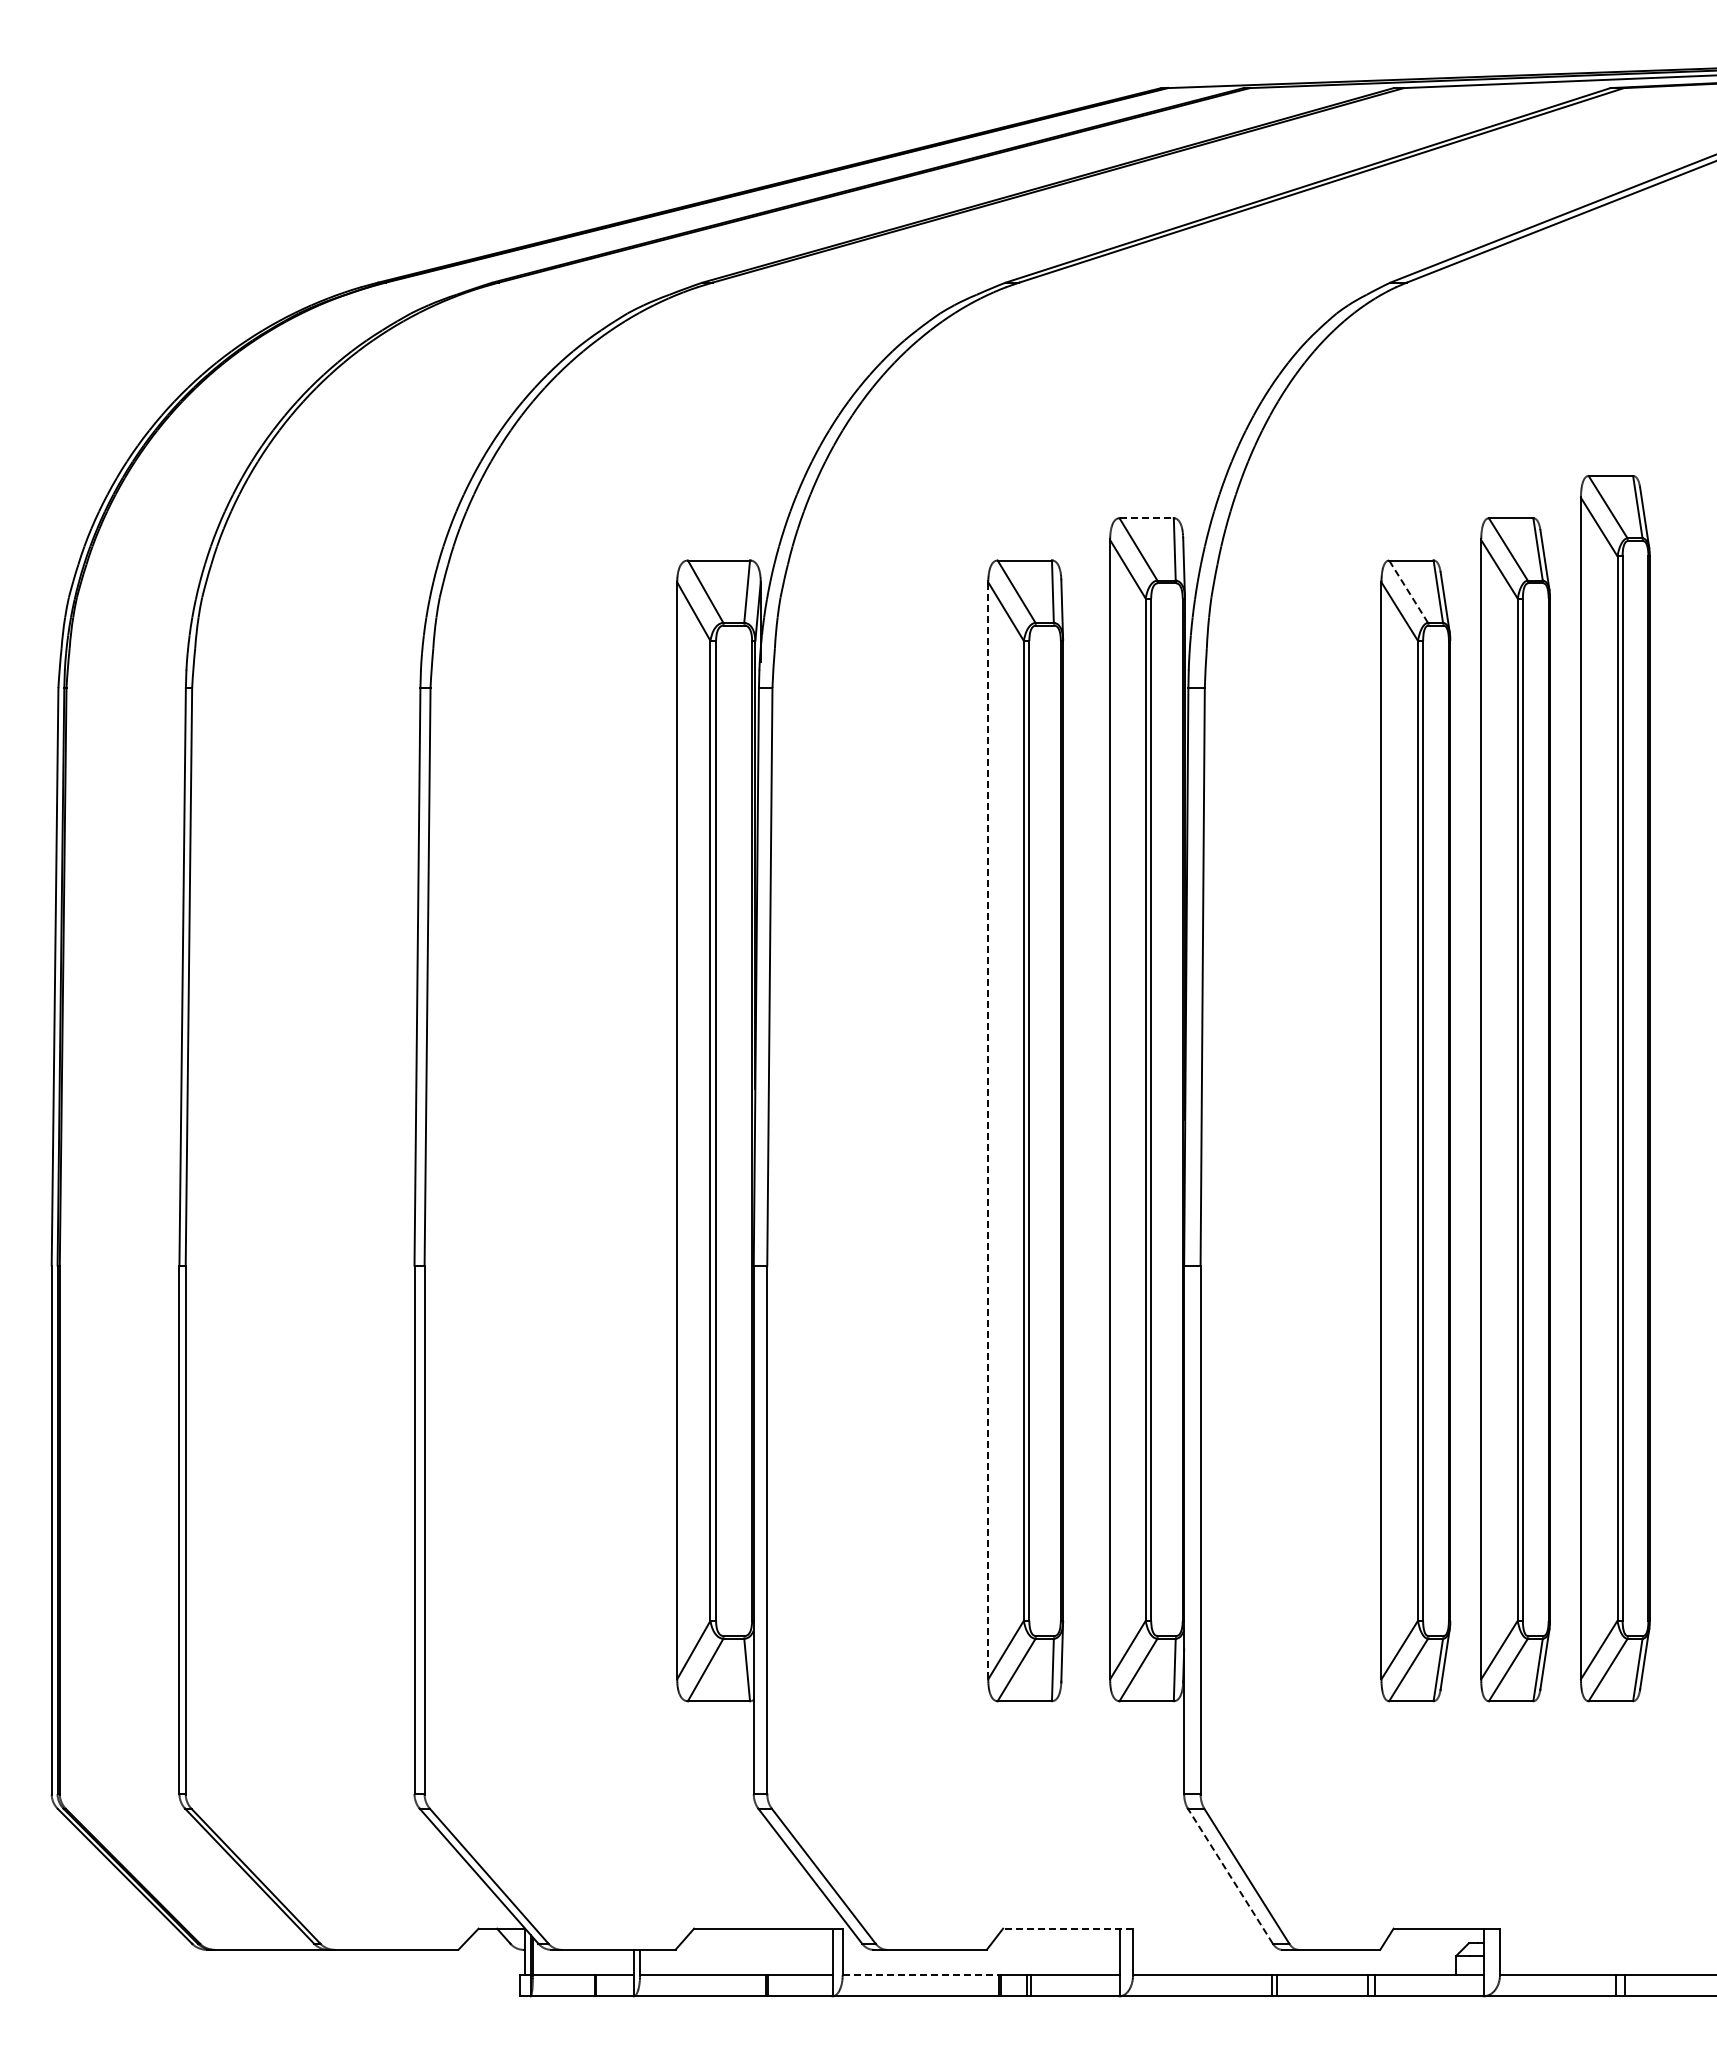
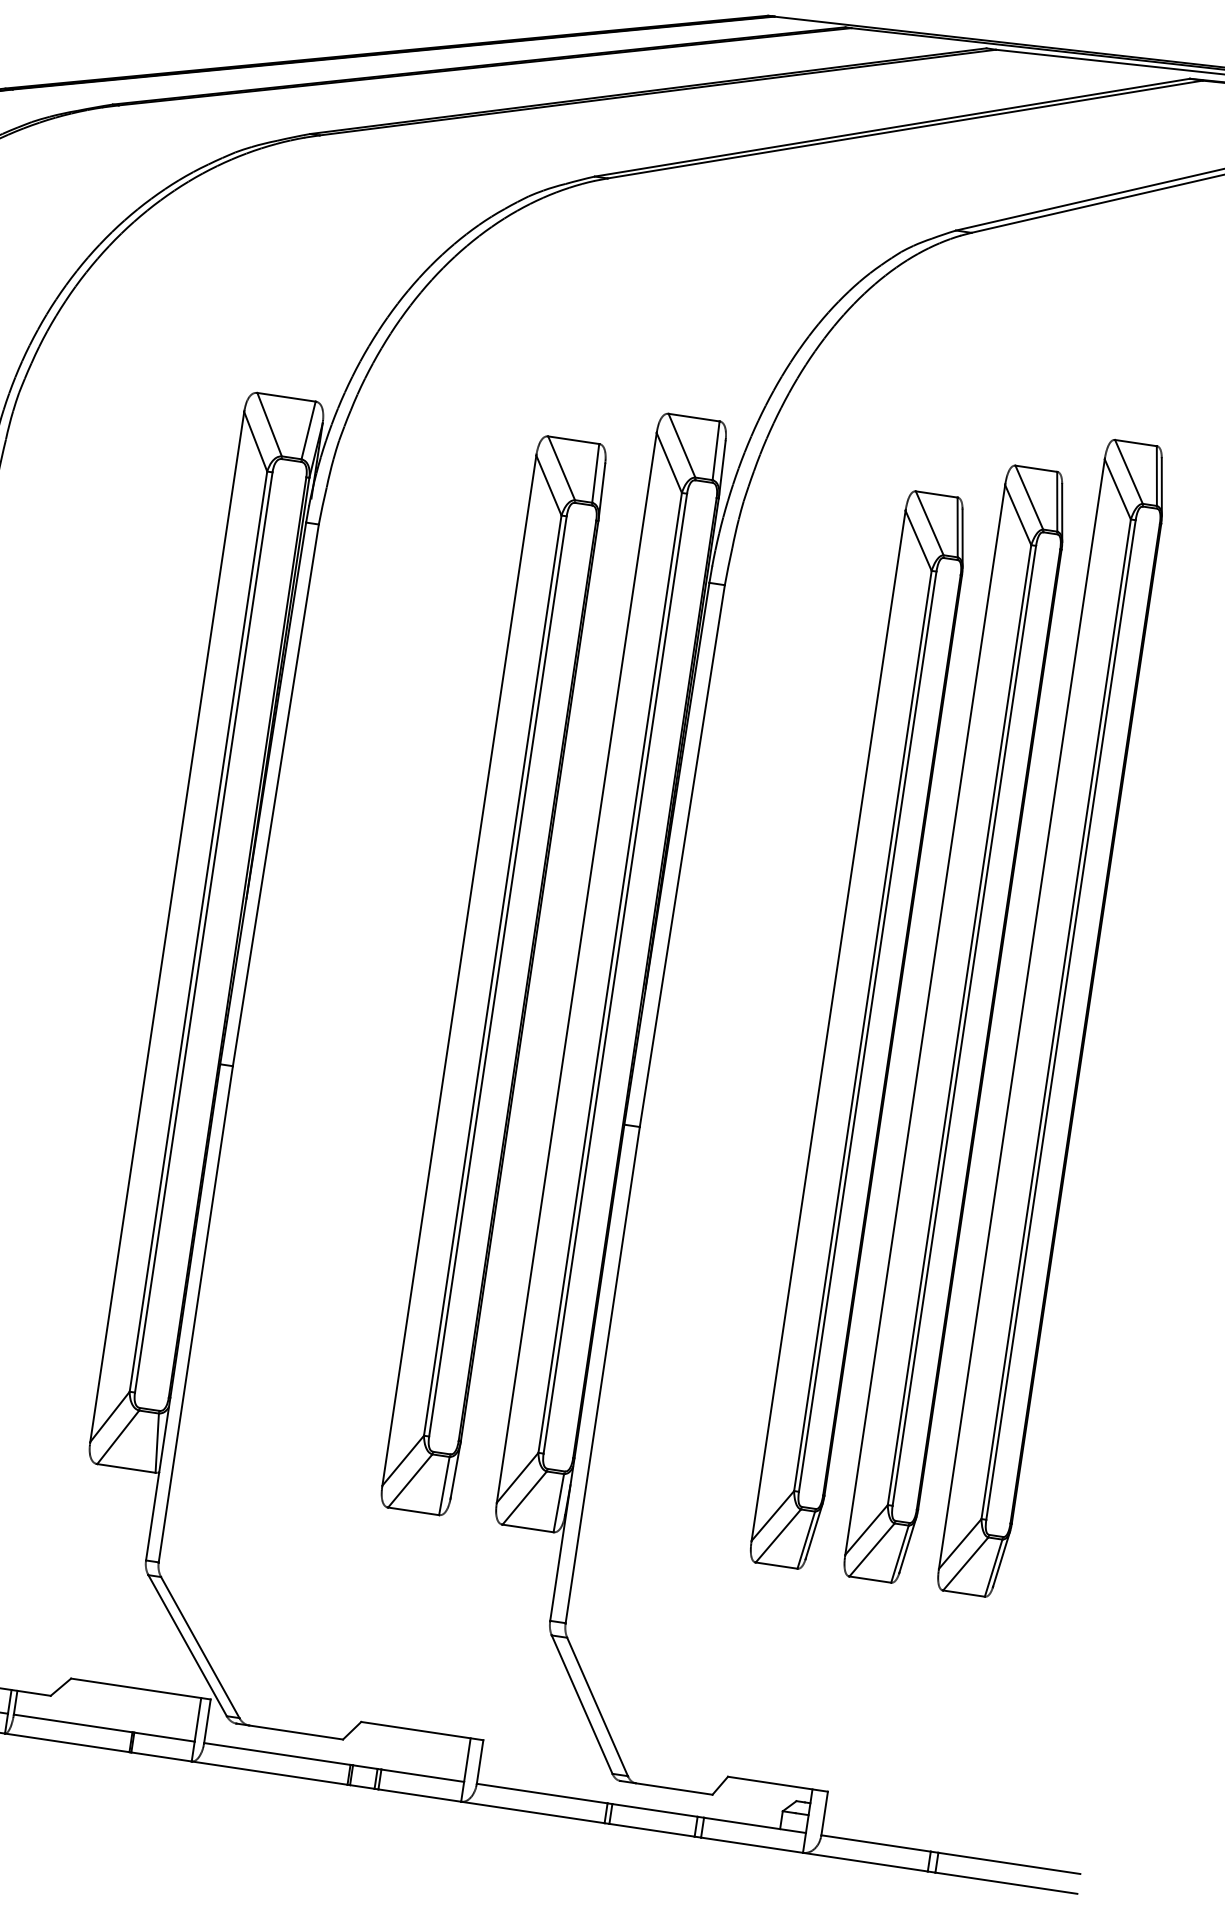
line: (1147, 518) -> (694, 417), dashed -> solid
line: (1408, 591) -> (929, 523), dashed -> solid
line: (988, 1130) -> (459, 970), dashed -> solid
line: (1230, 1876) -> (582, 1704), dashed -> solid
line: (1068, 1928) -> (422, 1730), dashed -> solid
line: (920, 1975) -> (277, 1754), dashed -> solid

